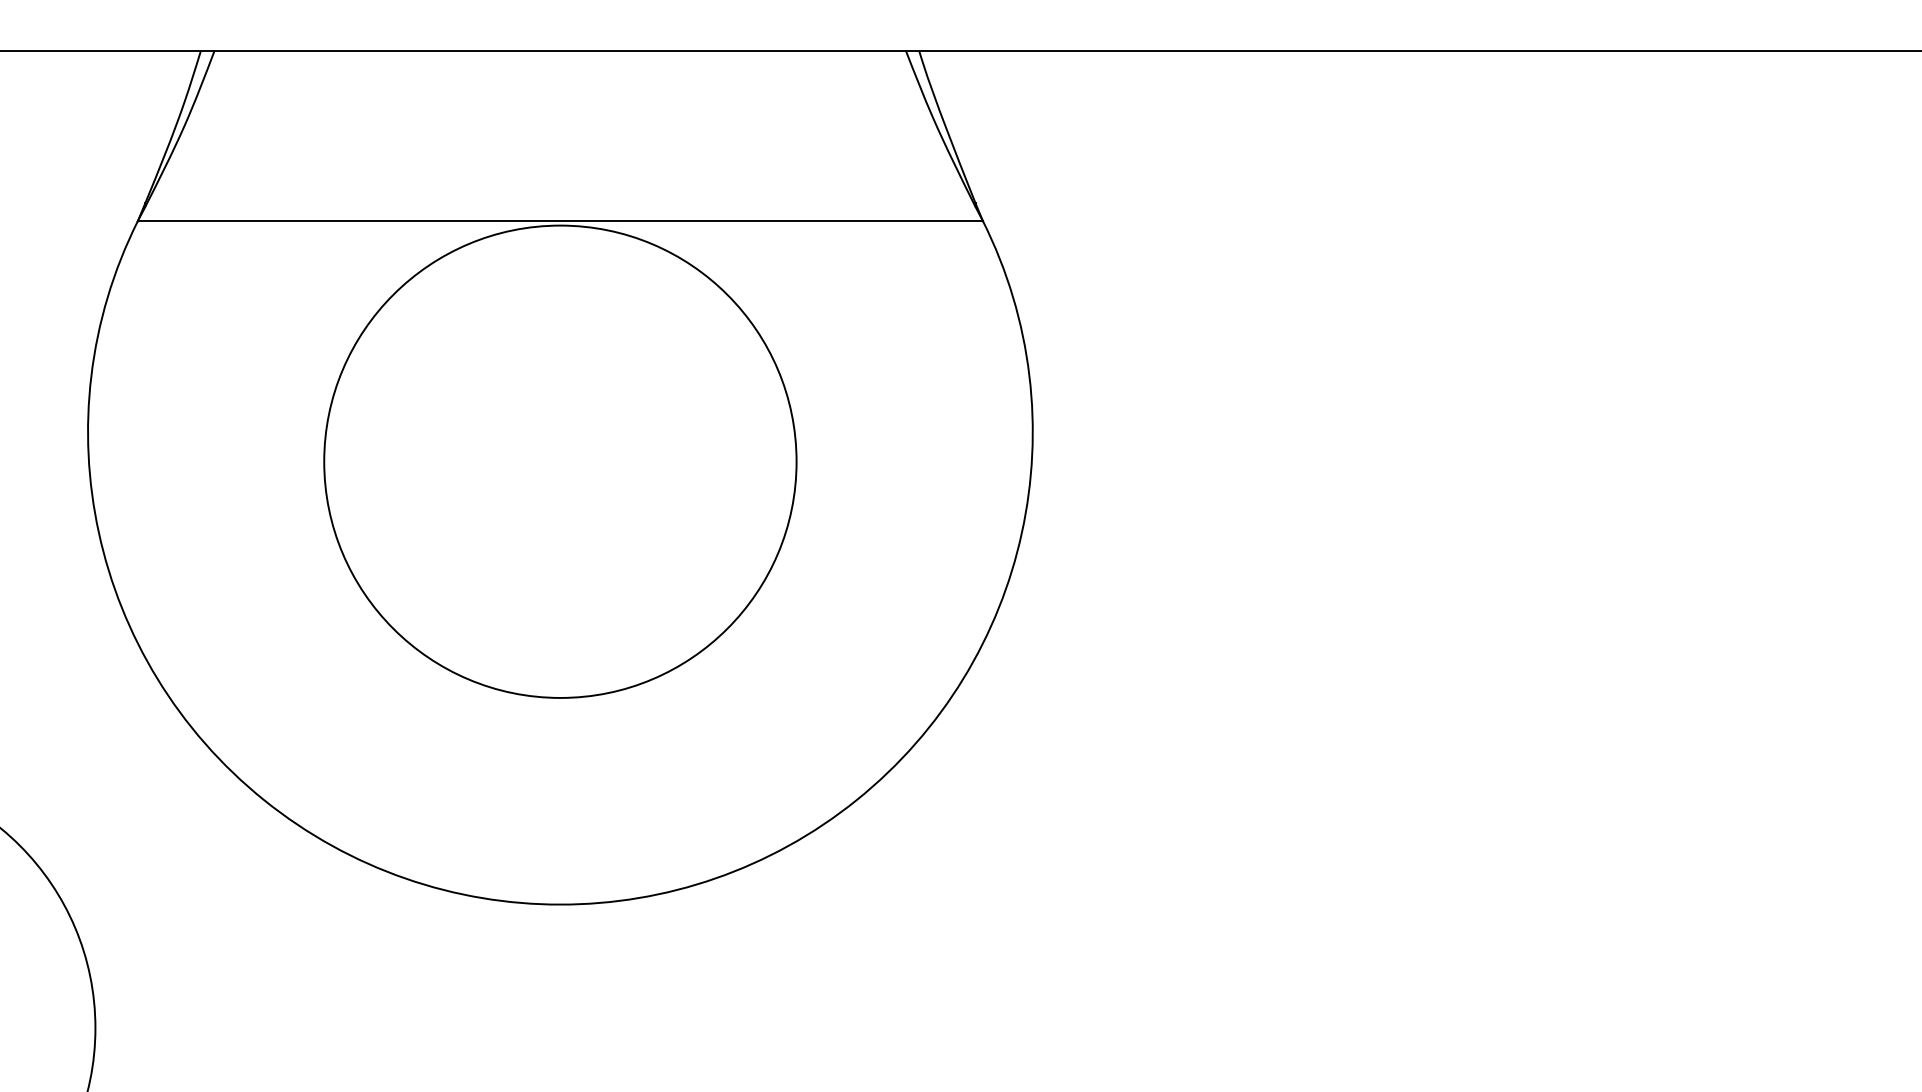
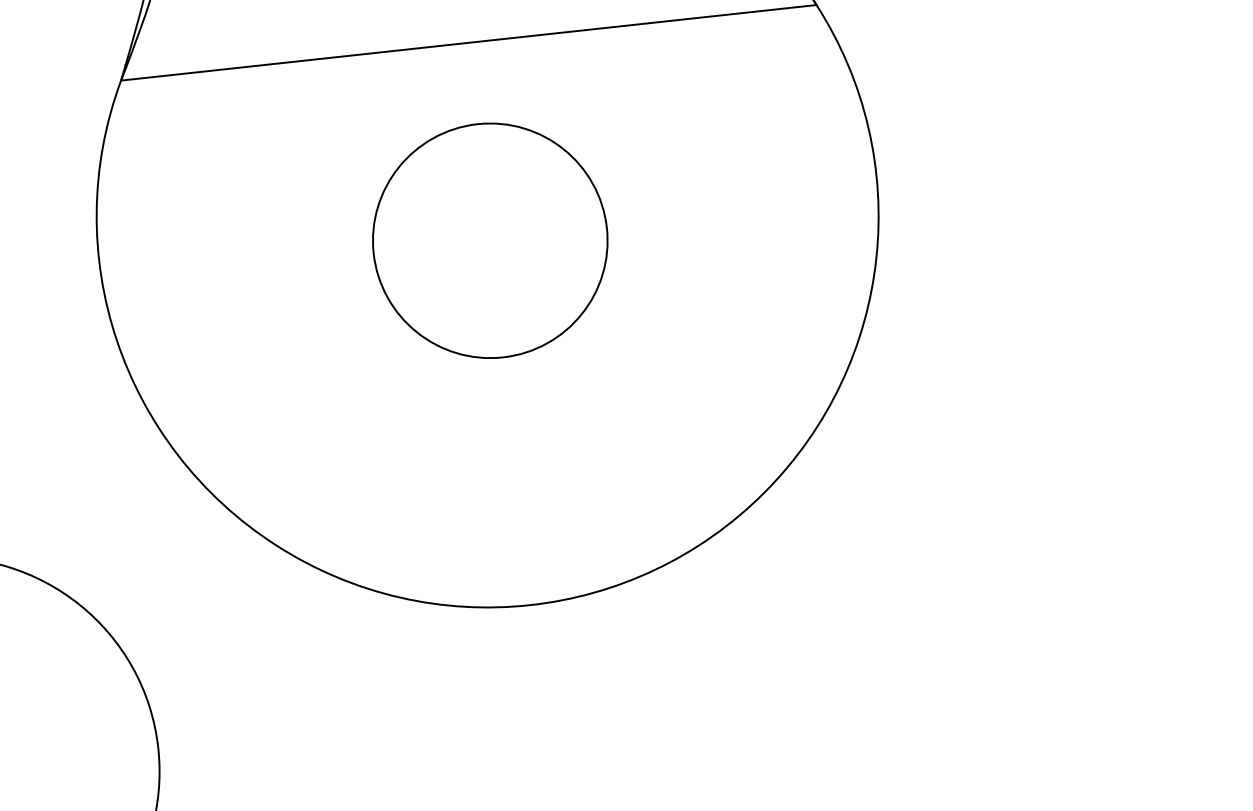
circle: (560, 461) -> (490, 240), size x0.6

